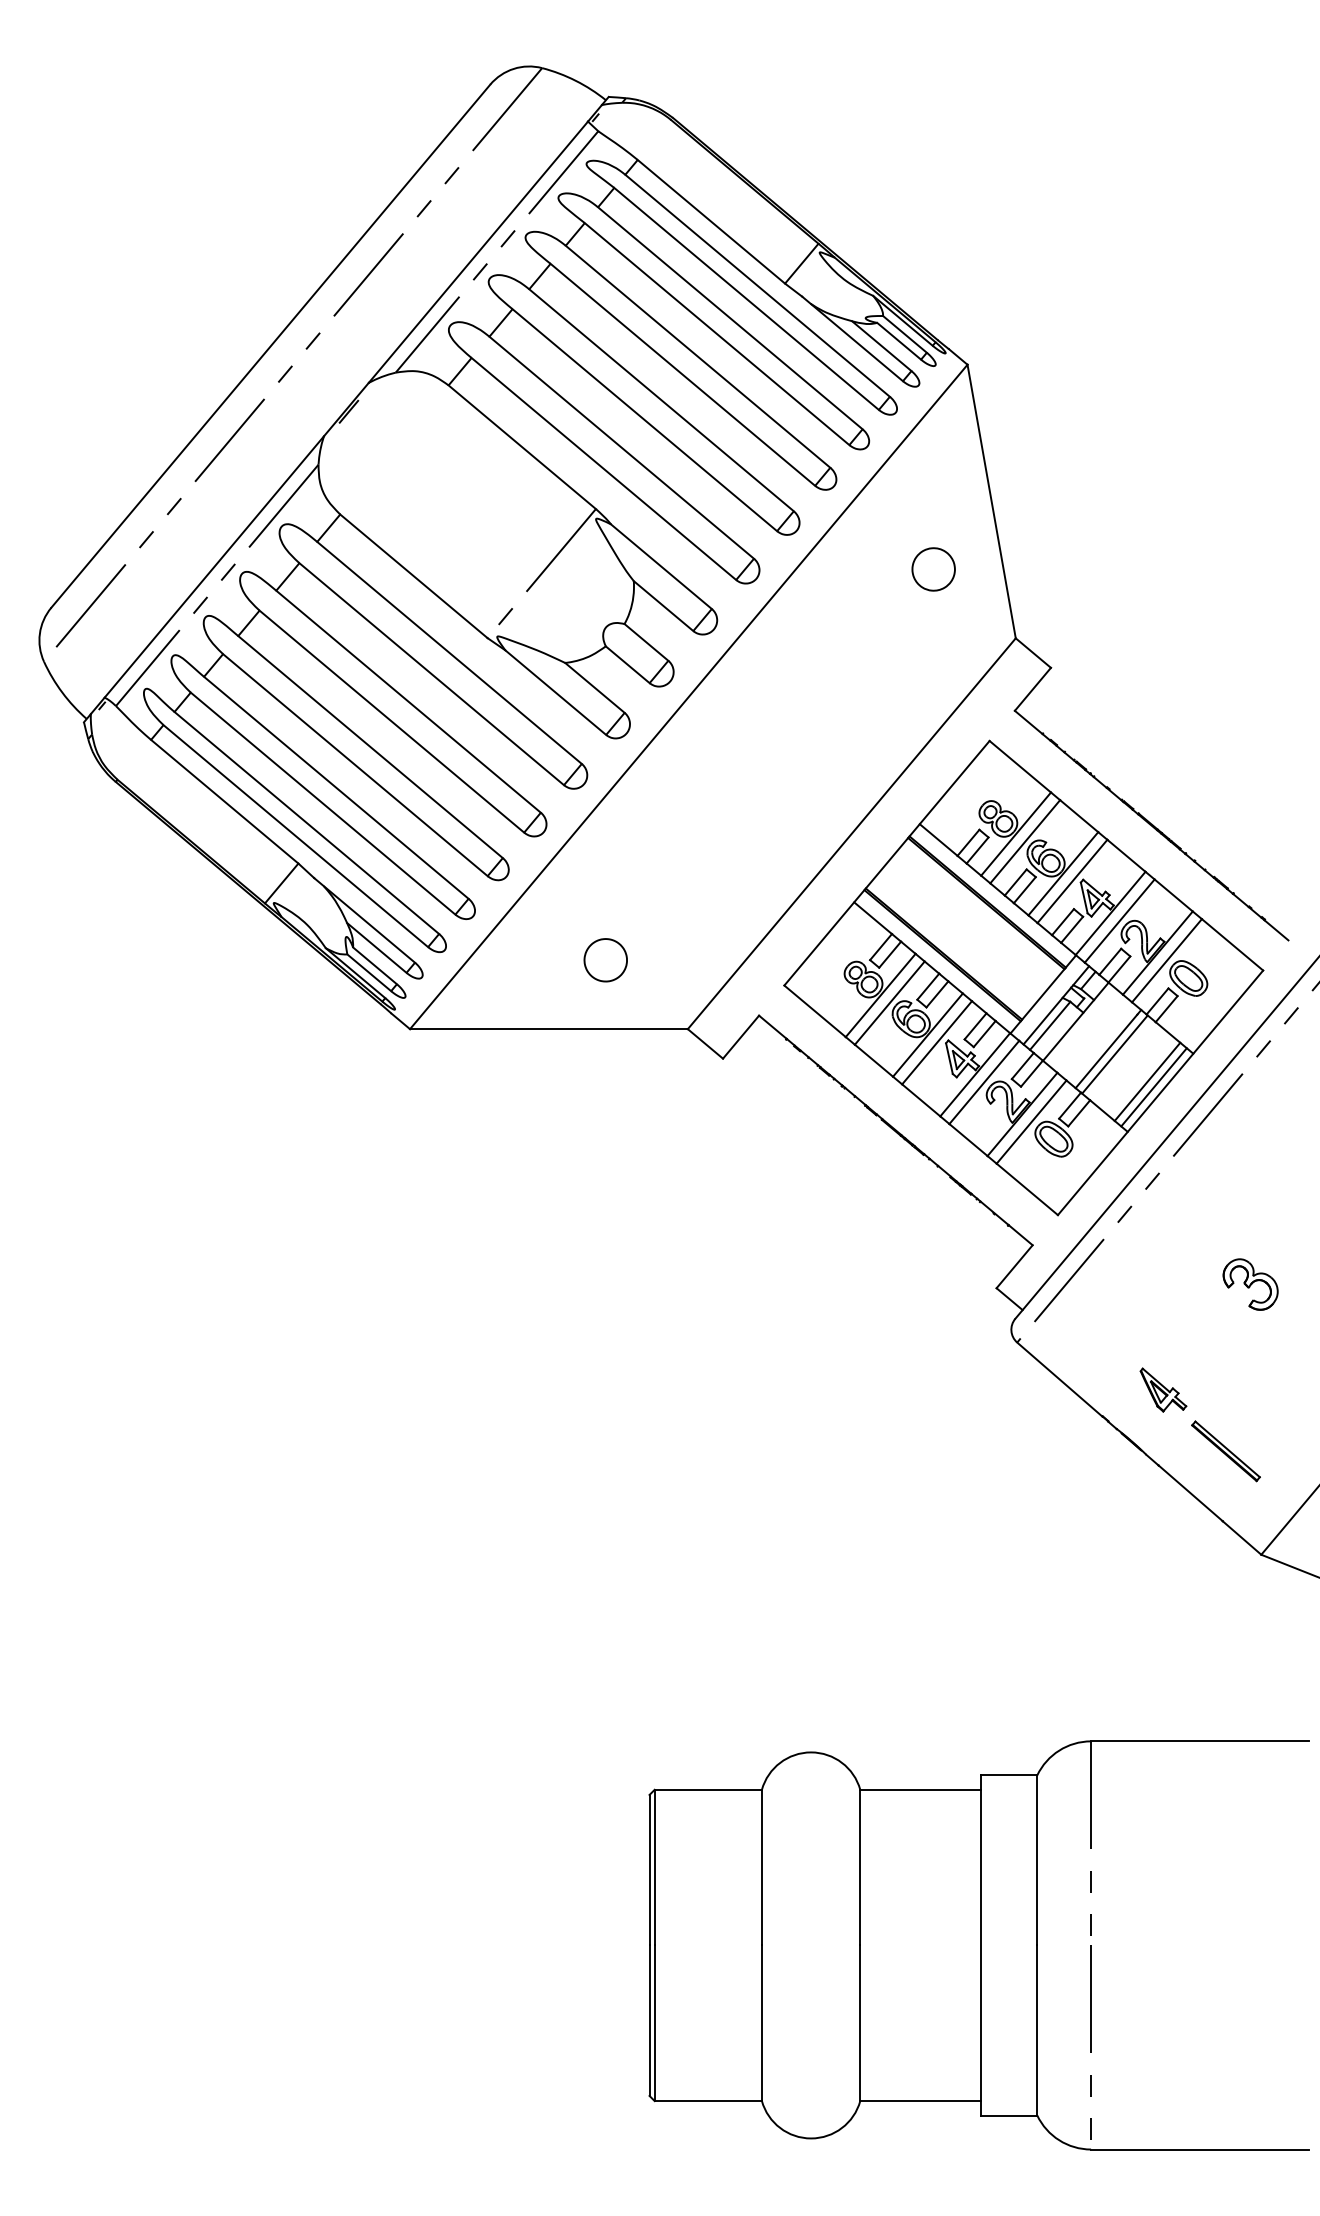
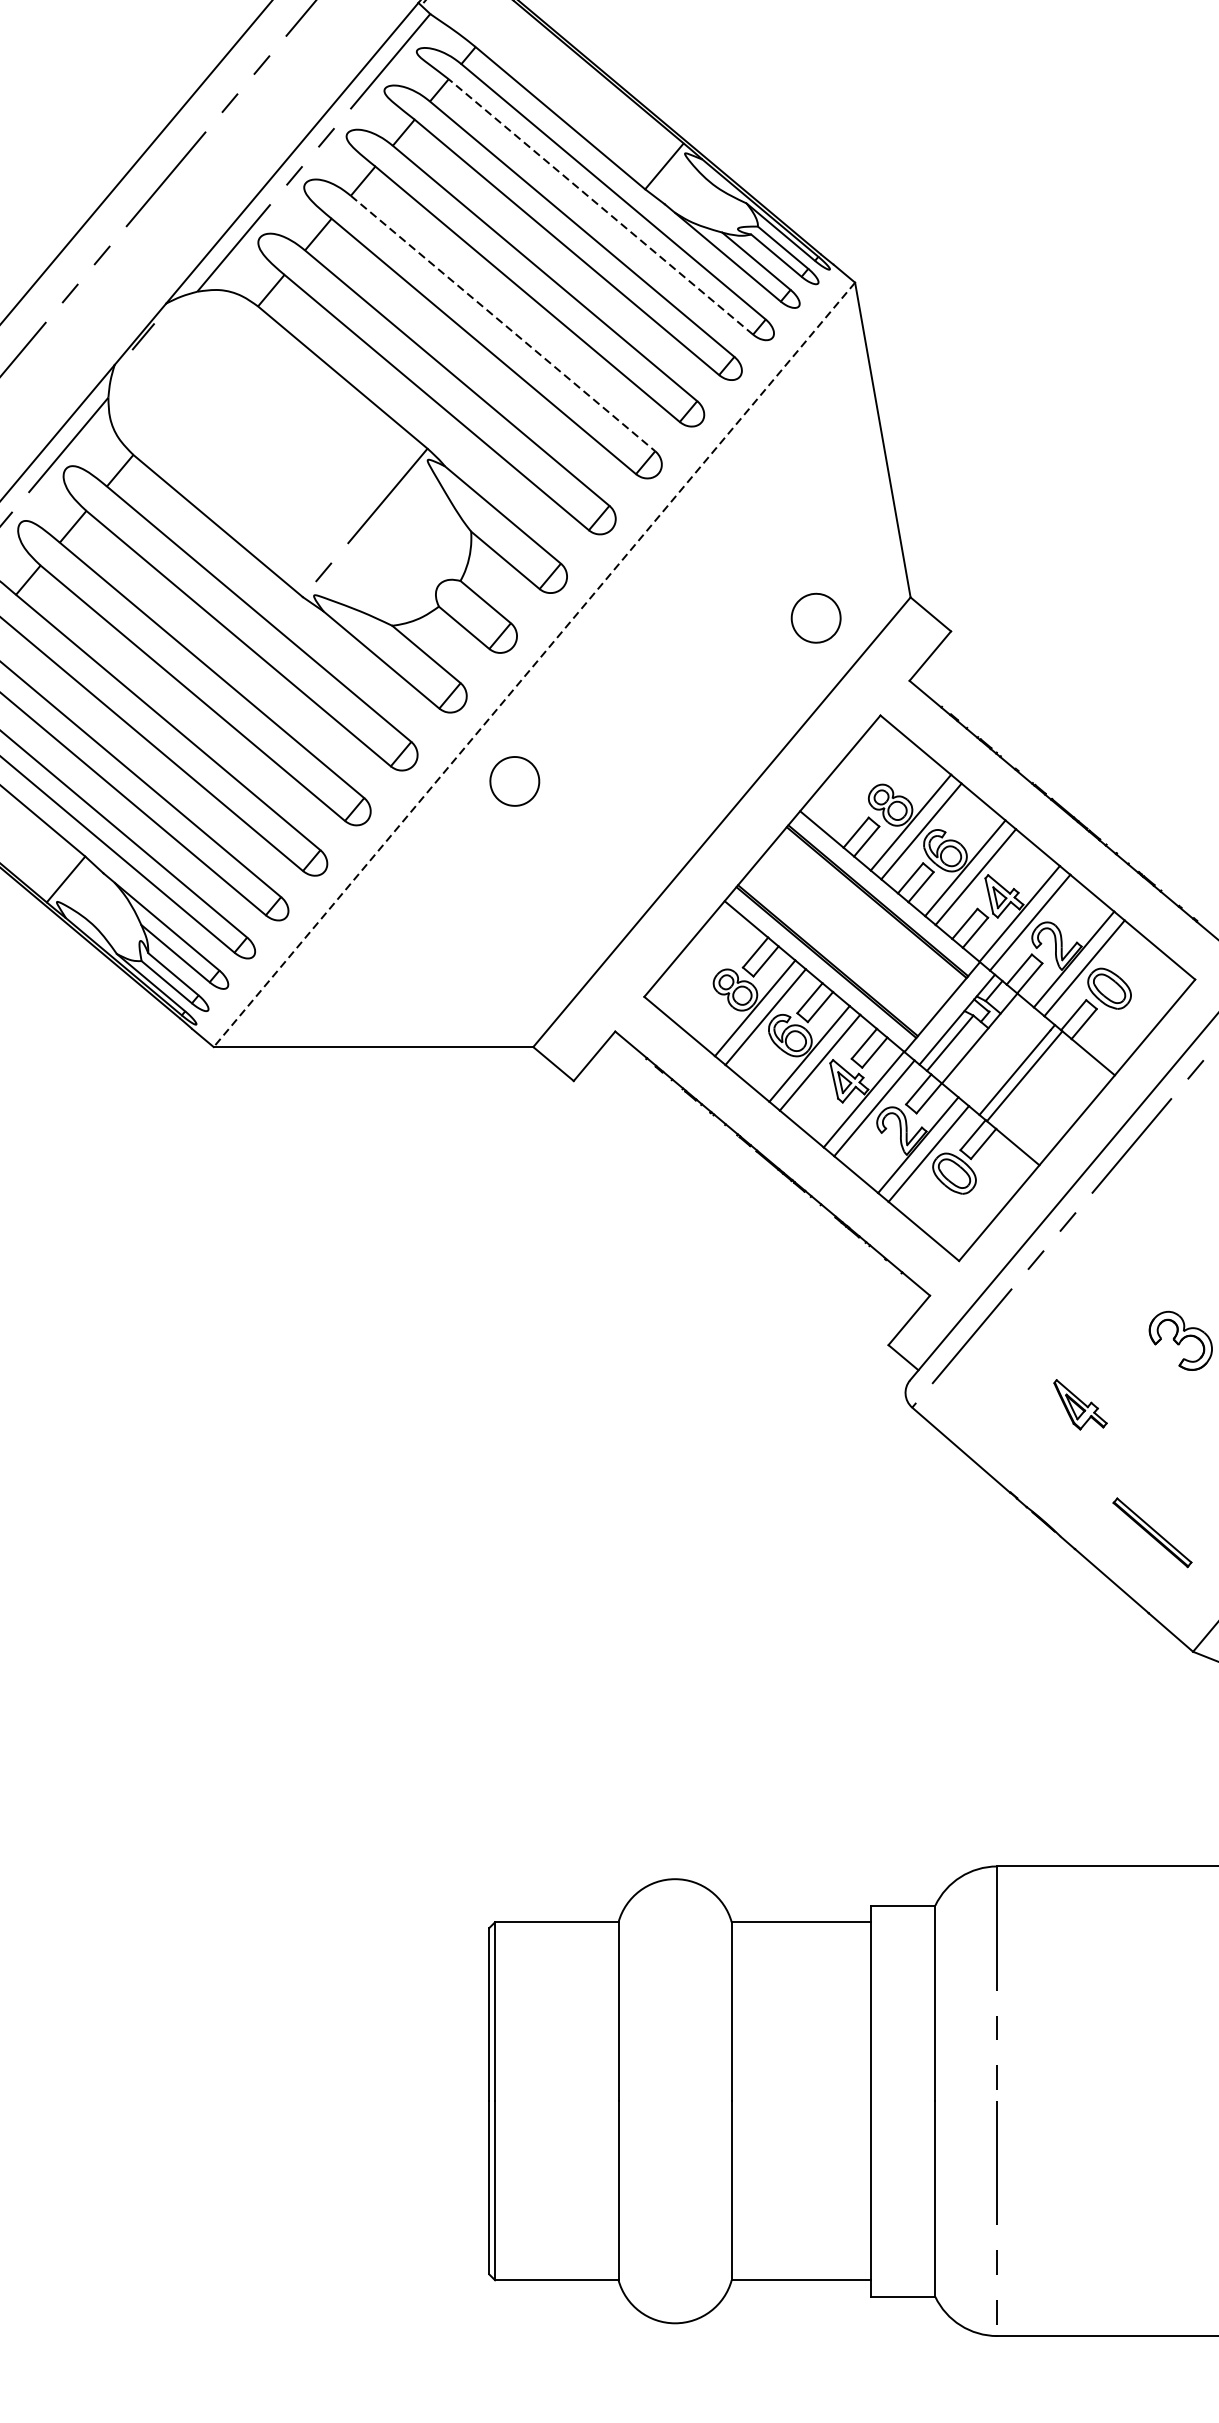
line: (746, 298) -> (600, 206), solid -> dashed
line: (661, 400) -> (503, 323), solid -> dashed
part: (933, 569) -> (815, 618), moved
line: (688, 696) -> (534, 664), solid -> dashed
part: (605, 960) -> (514, 781), moved
line: (1147, 1081) -> (1062, 1107), removed
line: (1153, 1087) -> (1069, 1114), removed
part: (1163, 1389) -> (1080, 1404), moved

